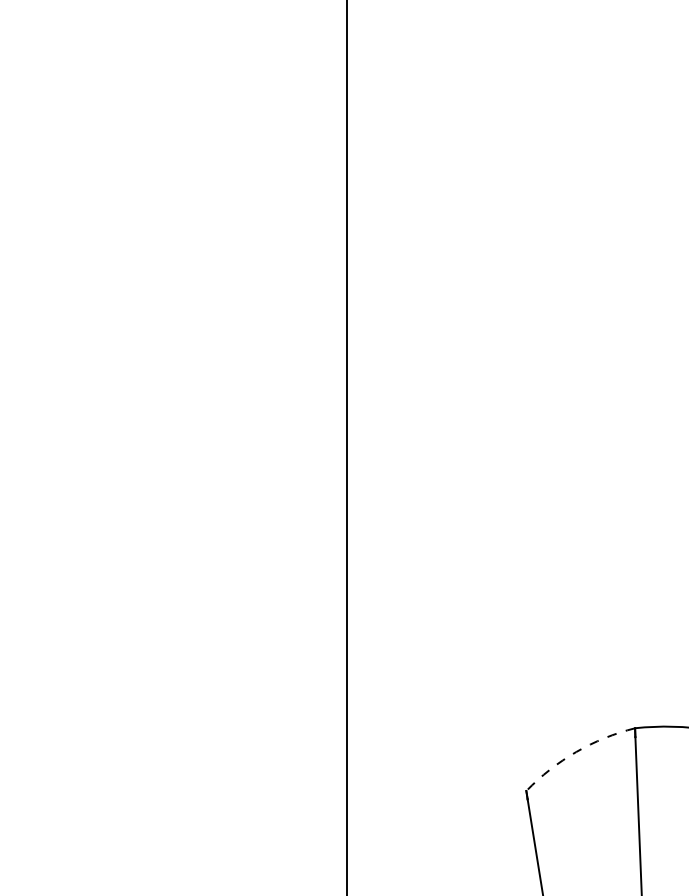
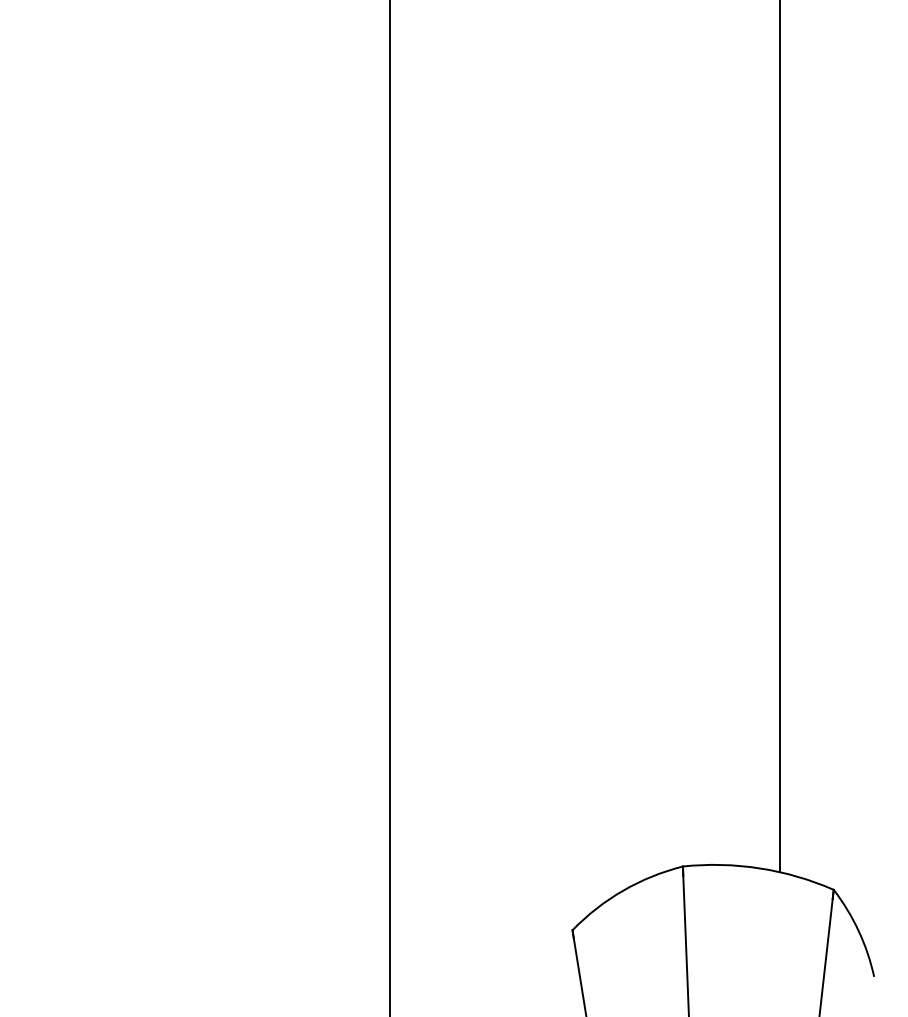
arc: (576, 751) -> (623, 890), dashed -> solid

